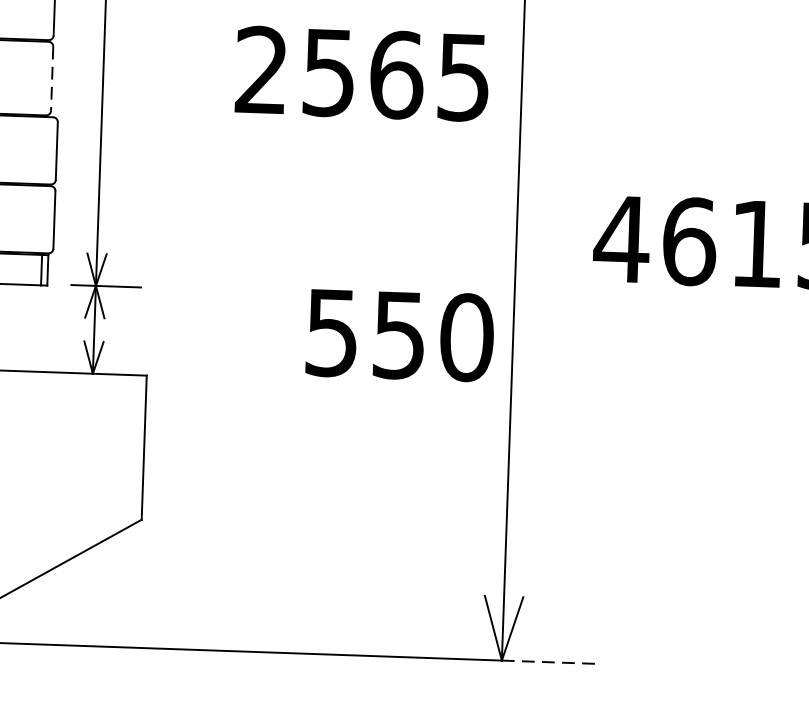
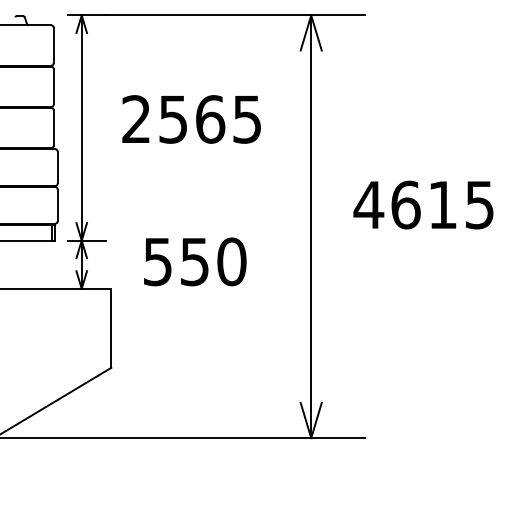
text: (362, 73) -> (191, 119), moved
line: (51, 79) -> (53, 128), dashed -> solid
text: (400, 334) -> (195, 261), moved
line: (551, 663) -> (338, 438), dashed -> solid

